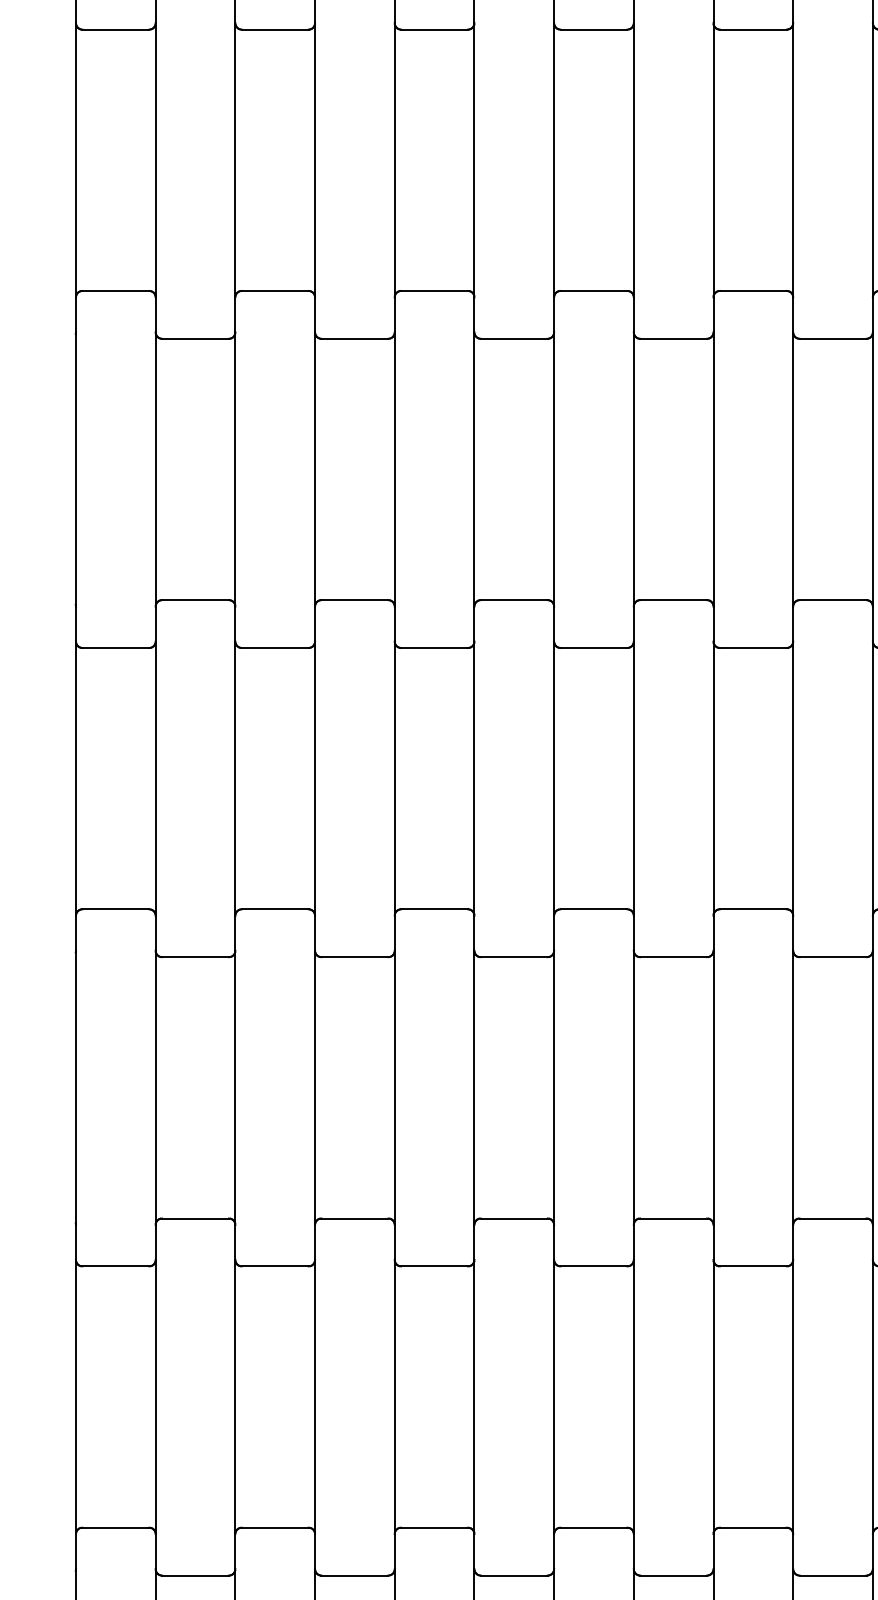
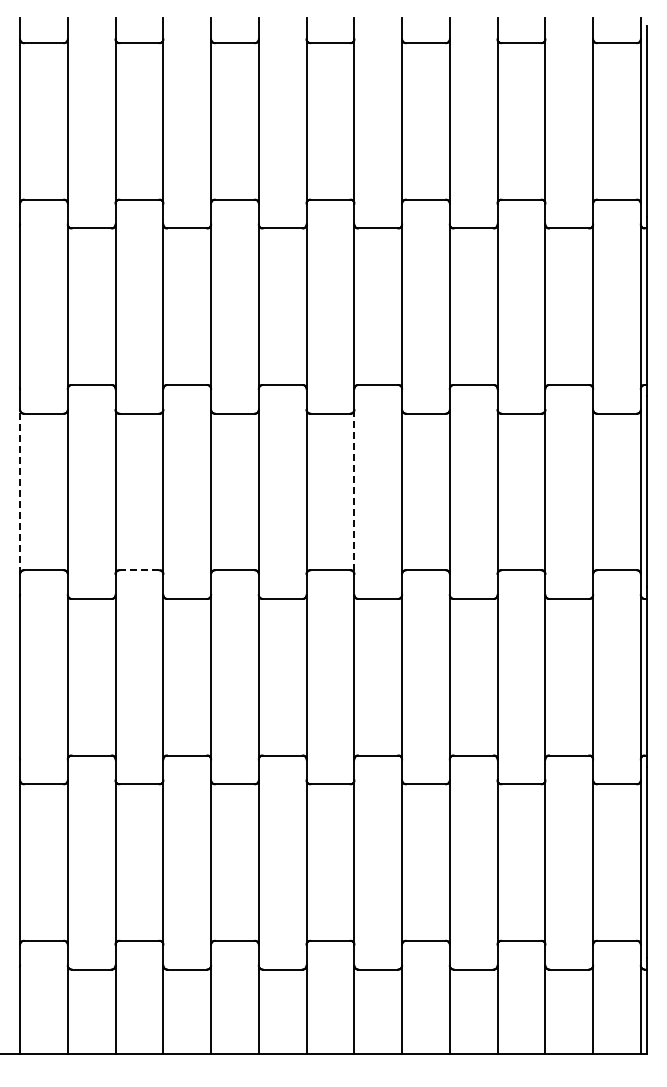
line: (76, 777) -> (20, 491), solid -> dashed
line: (634, 779) -> (354, 492), solid -> dashed
line: (275, 909) -> (139, 570), solid -> dashed

